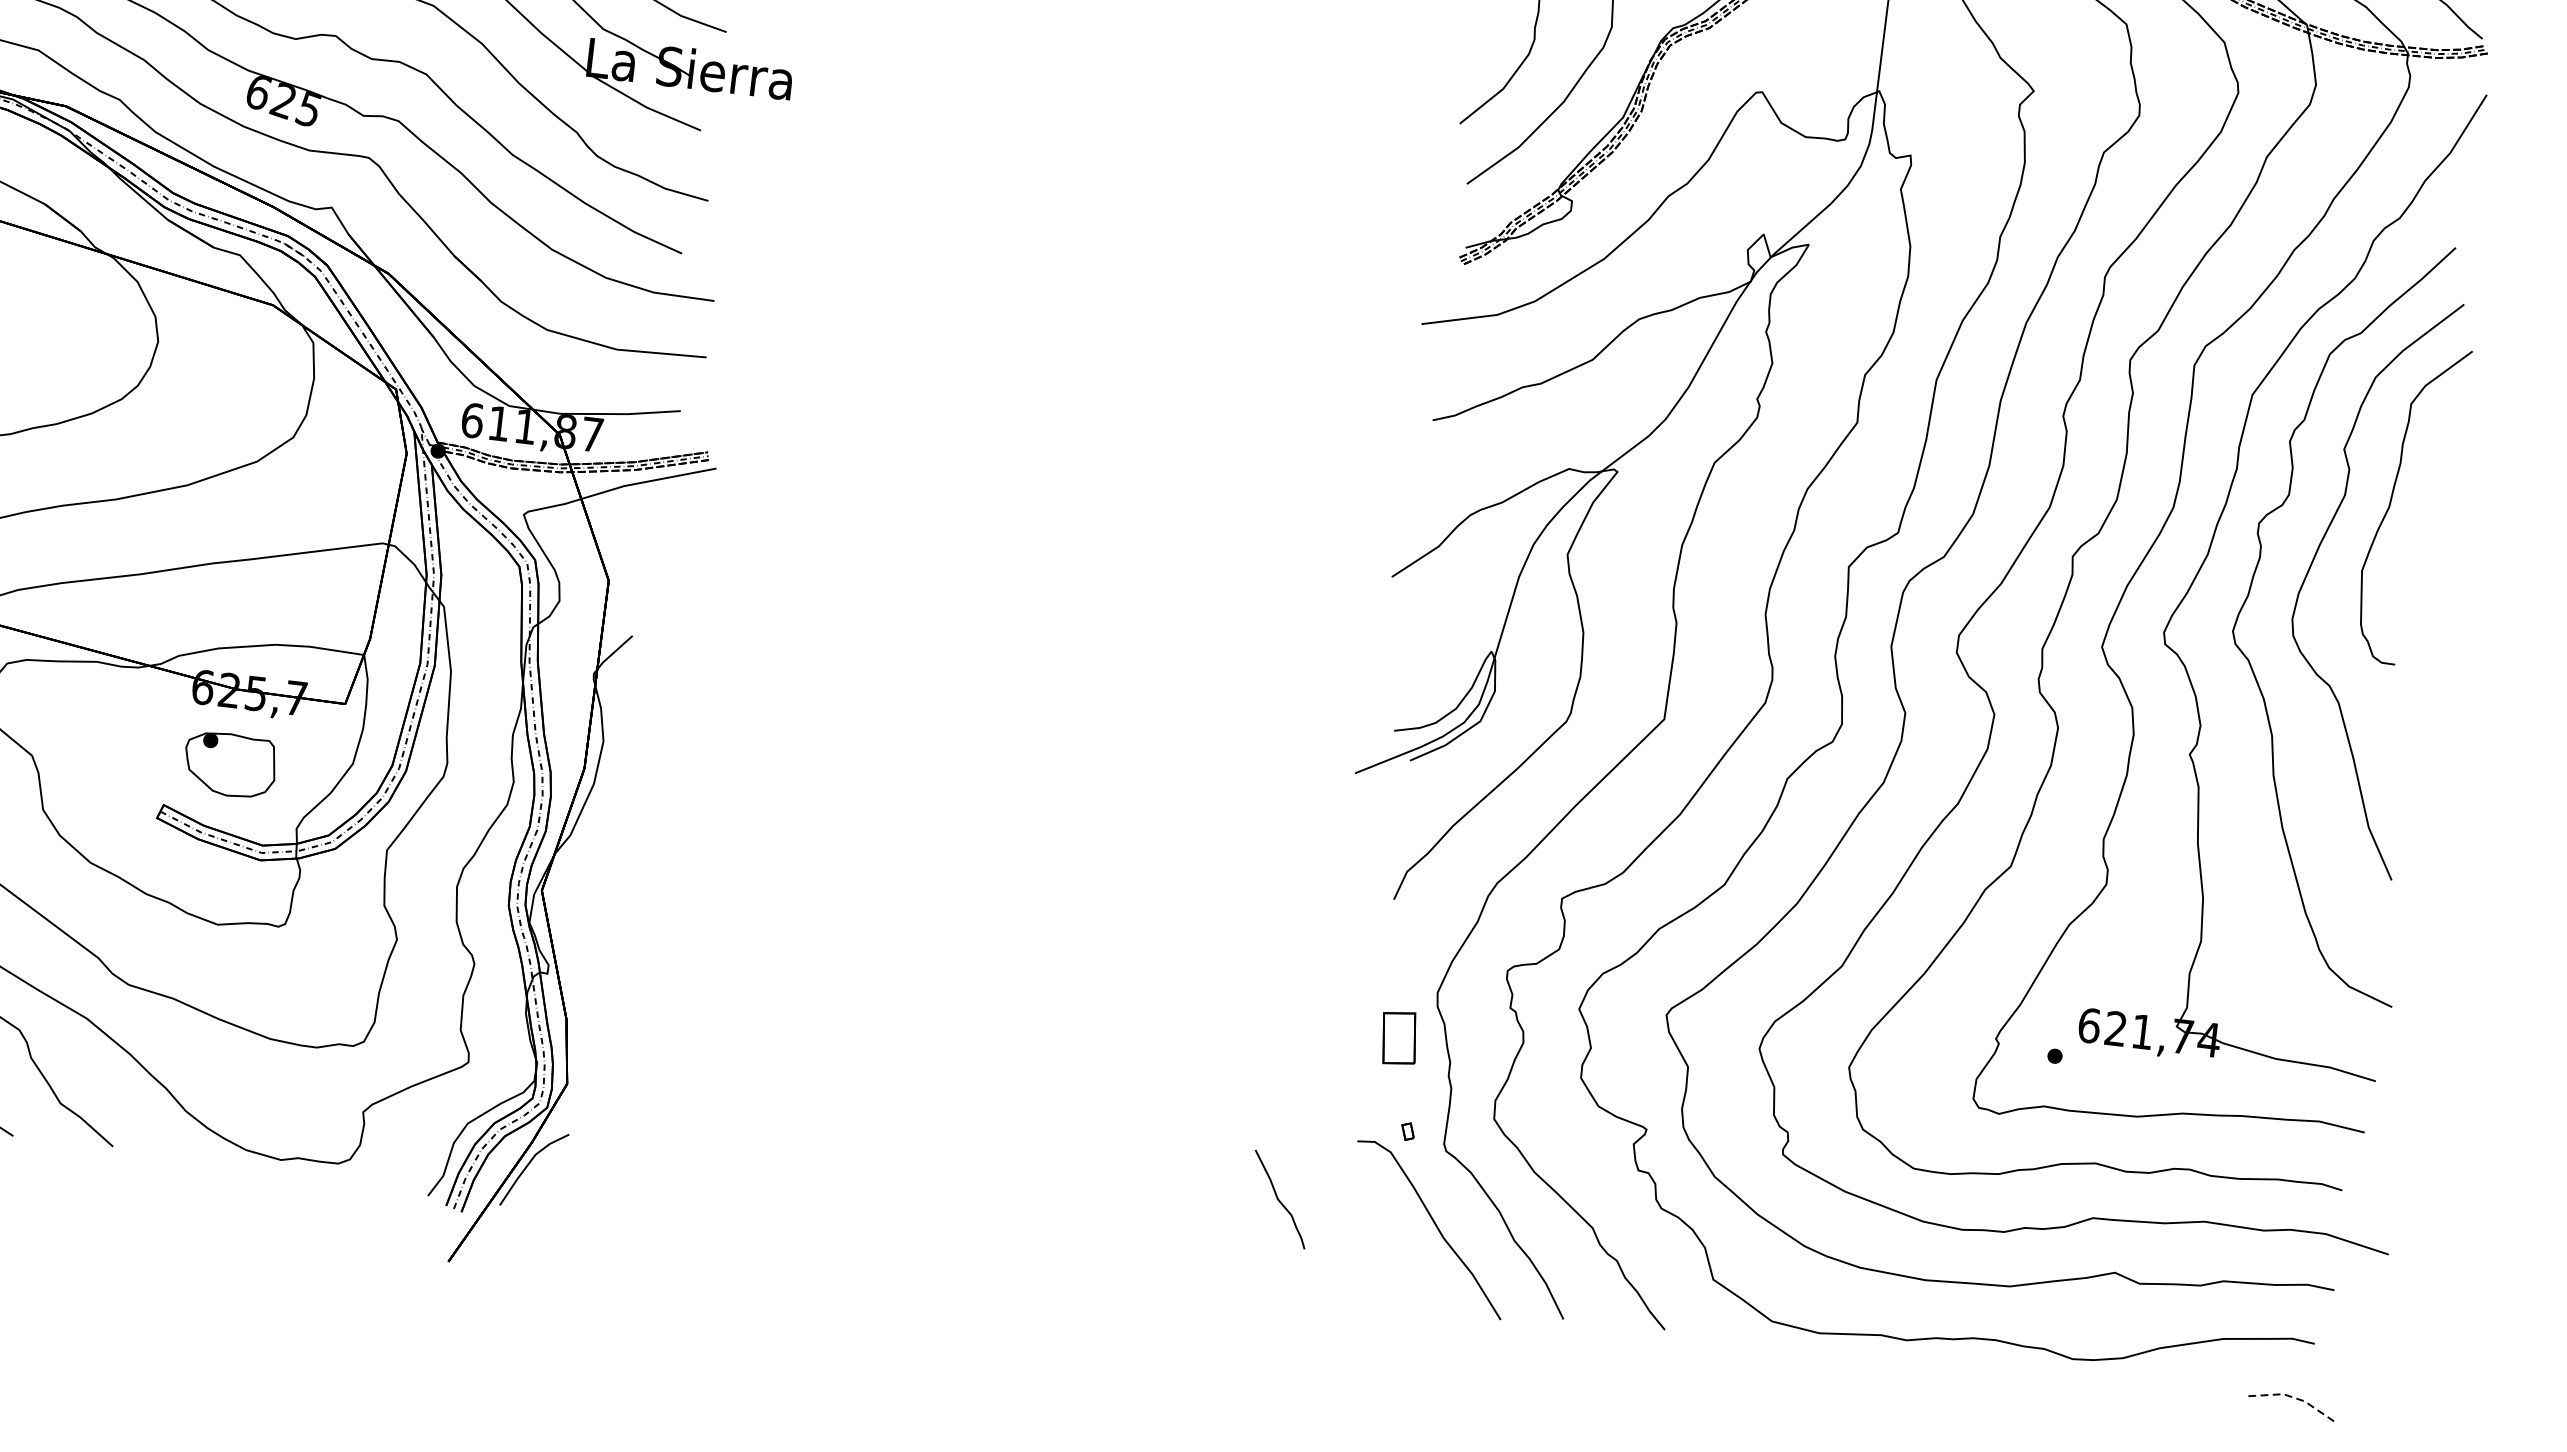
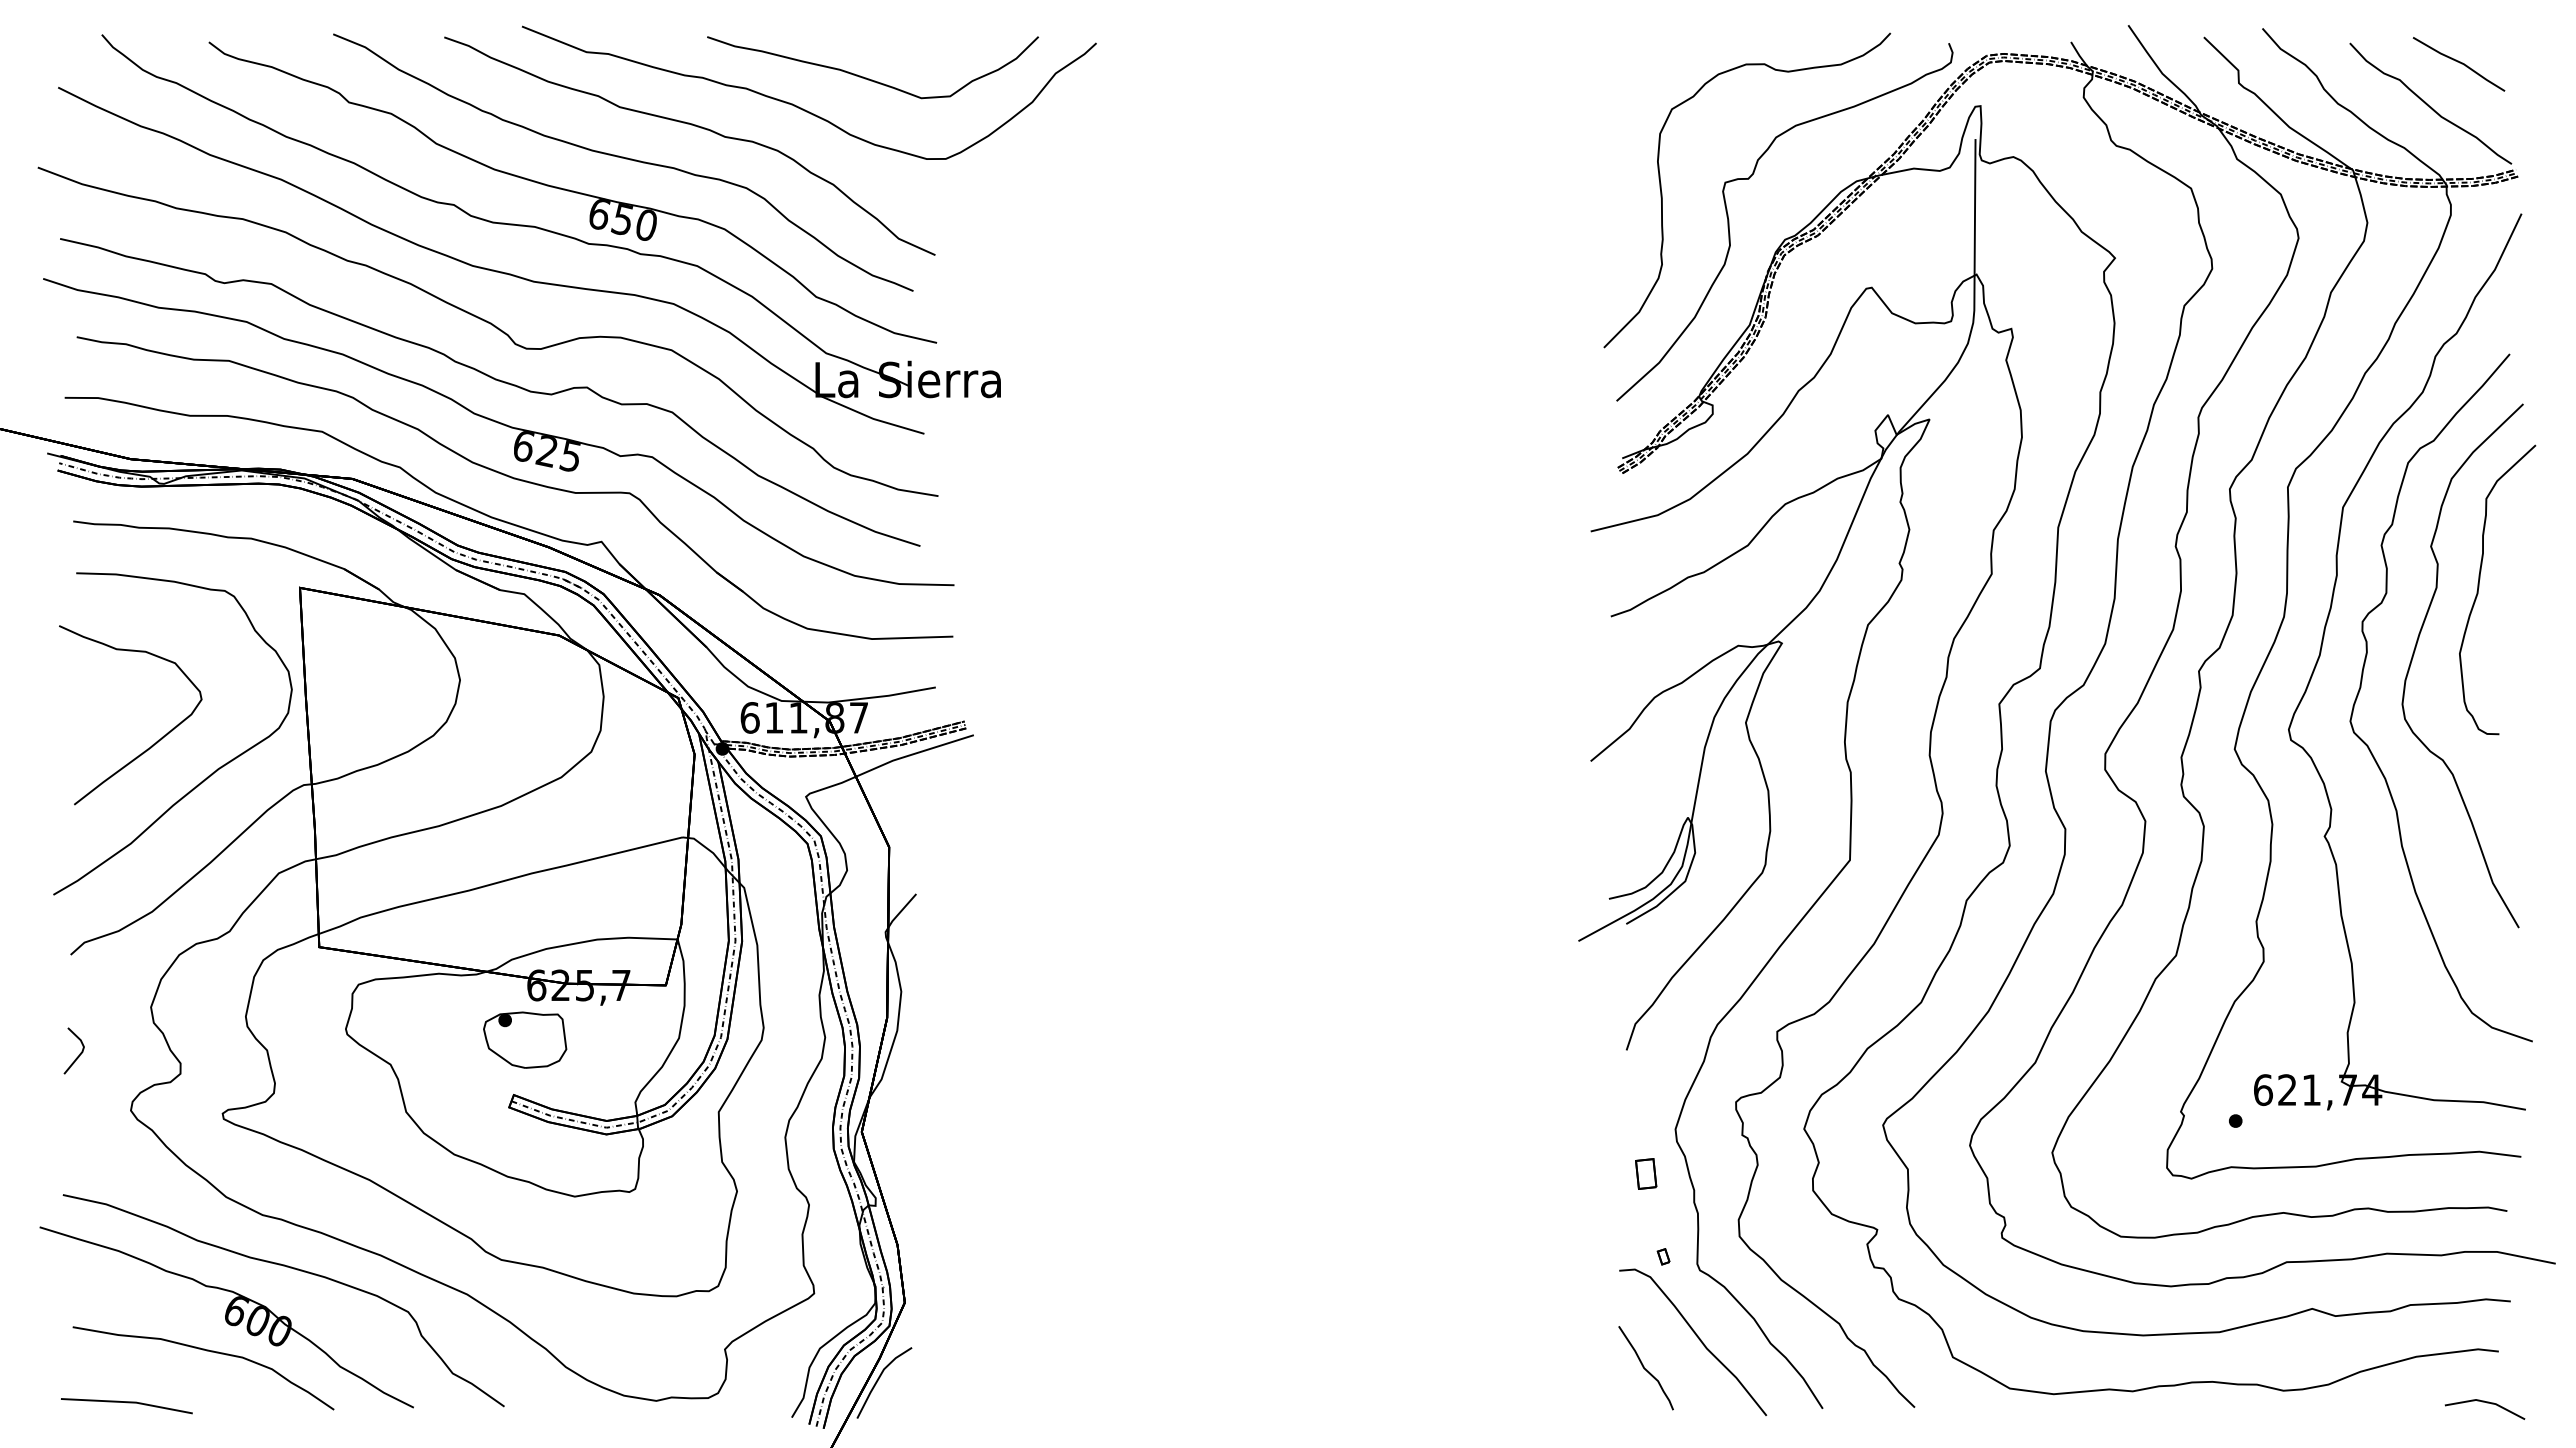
part: (230, 764) -> (525, 1039), moved
part: (1399, 1037) -> (1646, 1173), size x0.62
curve: (1279, 1199) -> (1645, 1368), moved
line: (2294, 1398) -> (2486, 1402), dashed -> solid

